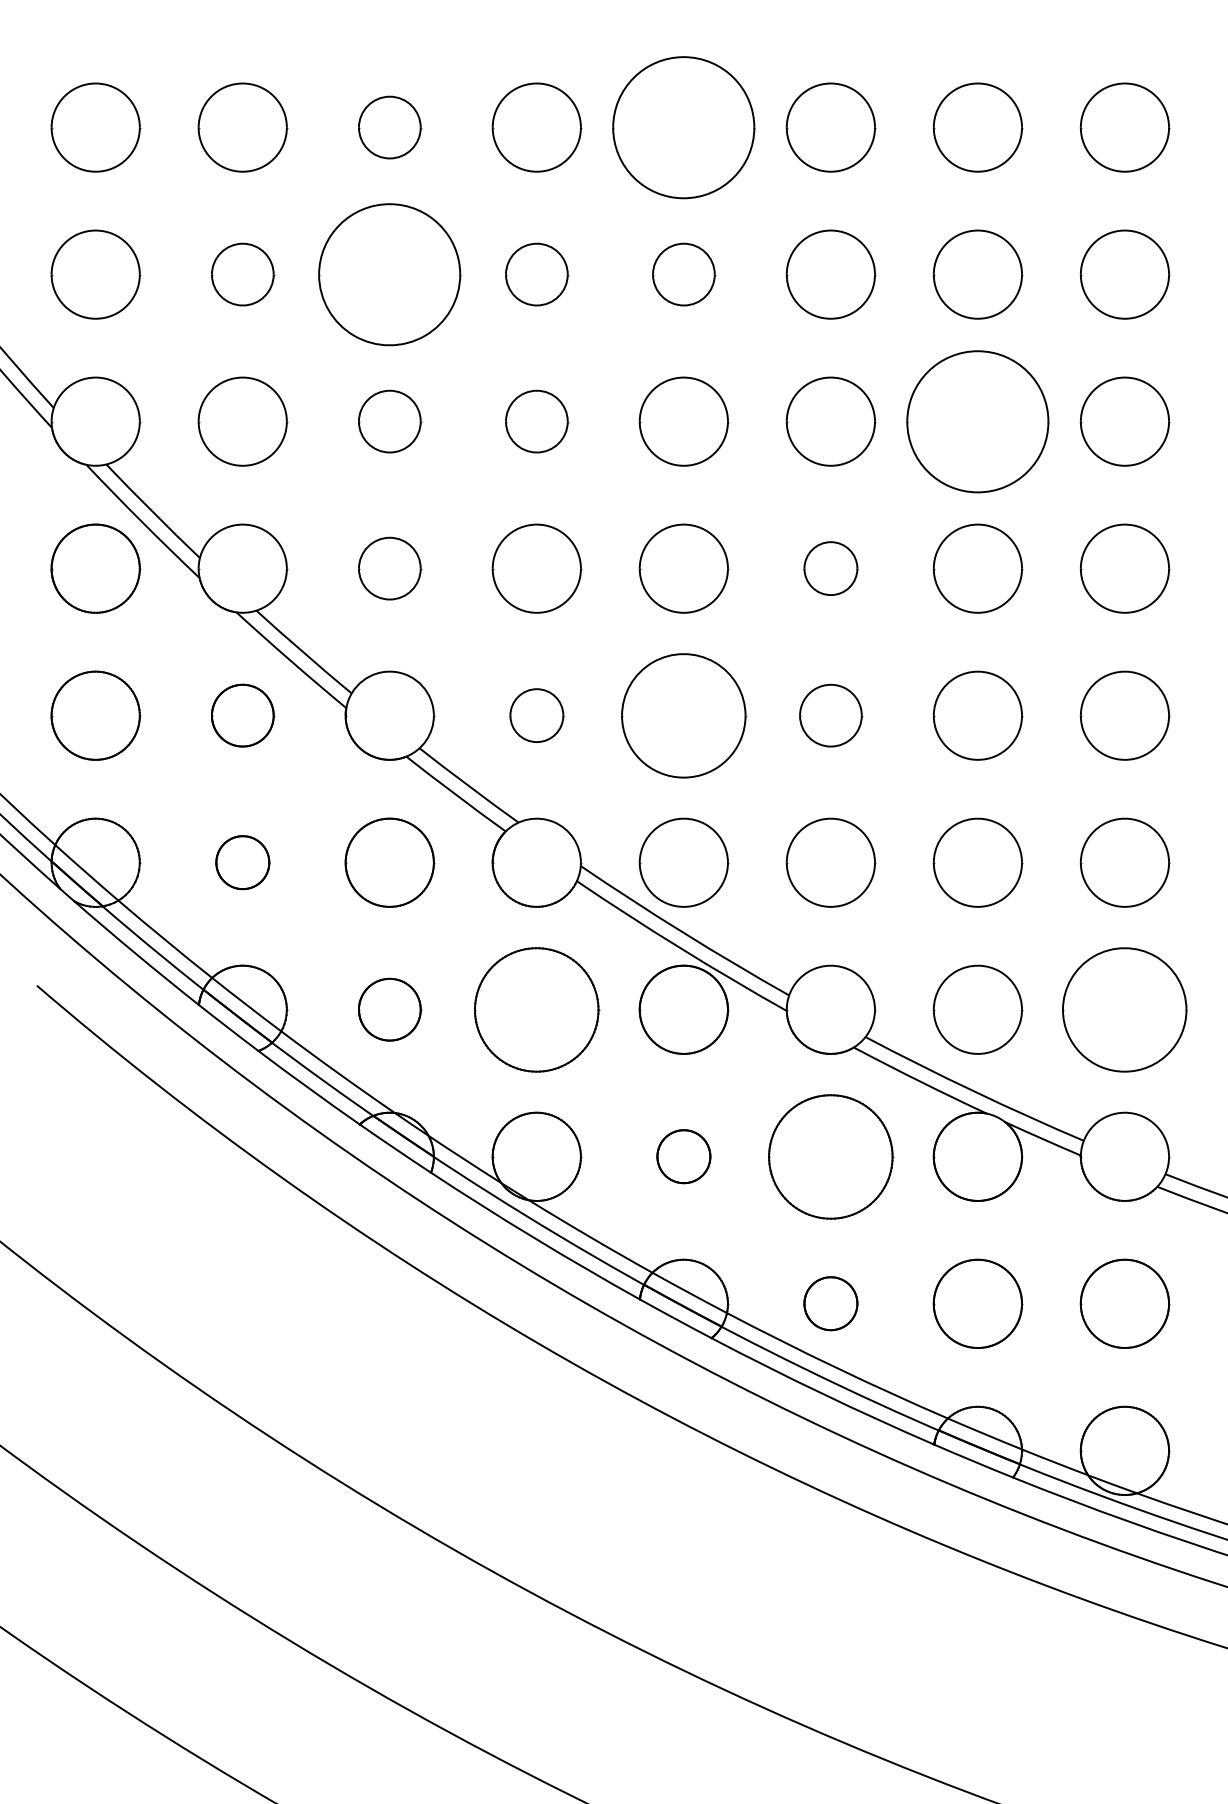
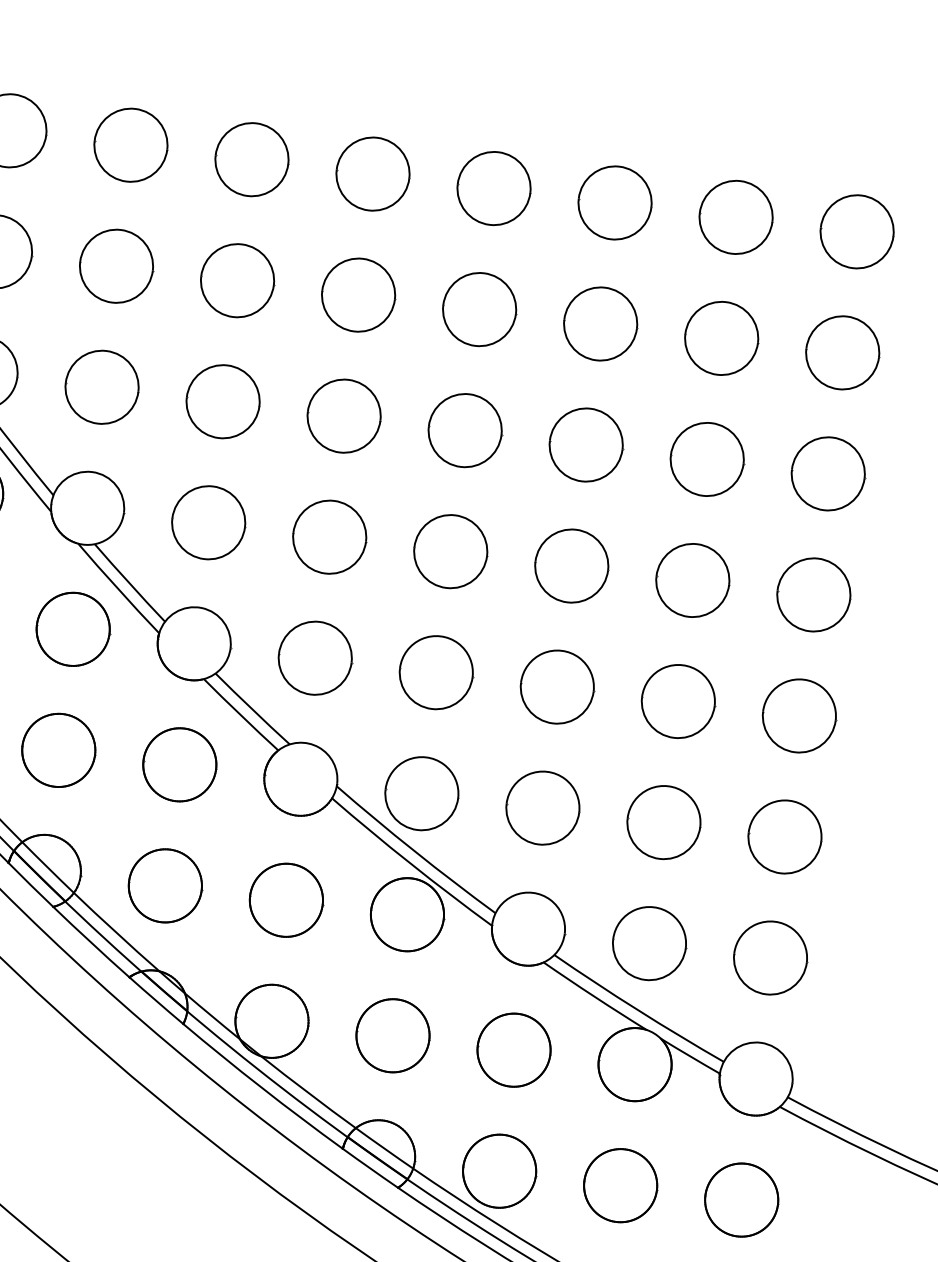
part: (389, 127) -> (251, 159), size x1.43
part: (683, 127) -> (493, 188), size x0.62
part: (242, 274) -> (116, 266), size x1.43
part: (389, 274) -> (237, 280), size x0.62
part: (536, 274) -> (358, 294), size x1.43
part: (683, 274) -> (479, 309), size x1.43
part: (389, 421) -> (222, 401), size x1.43
part: (536, 421) -> (343, 415), size x1.43
part: (977, 421) -> (706, 459), size x0.62
part: (389, 568) -> (208, 522), size x1.43
part: (830, 568) -> (571, 565), size x1.67
part: (242, 715) -> (73, 629), size x1.43
part: (536, 715) -> (315, 658), size x1.67
part: (683, 715) -> (436, 672), size x0.71
part: (830, 715) -> (557, 686), size x1.43
part: (242, 862) -> (58, 750), size x1.67
part: (389, 1009) -> (165, 885), size x1.43
part: (536, 1009) -> (286, 900), size x0.71
part: (1125, 1009) -> (771, 957), size x0.71
part: (683, 1156) -> (392, 1035), size x1.67
part: (830, 1156) -> (513, 1049), size x0.71
part: (830, 1303) -> (499, 1170), size x1.67

